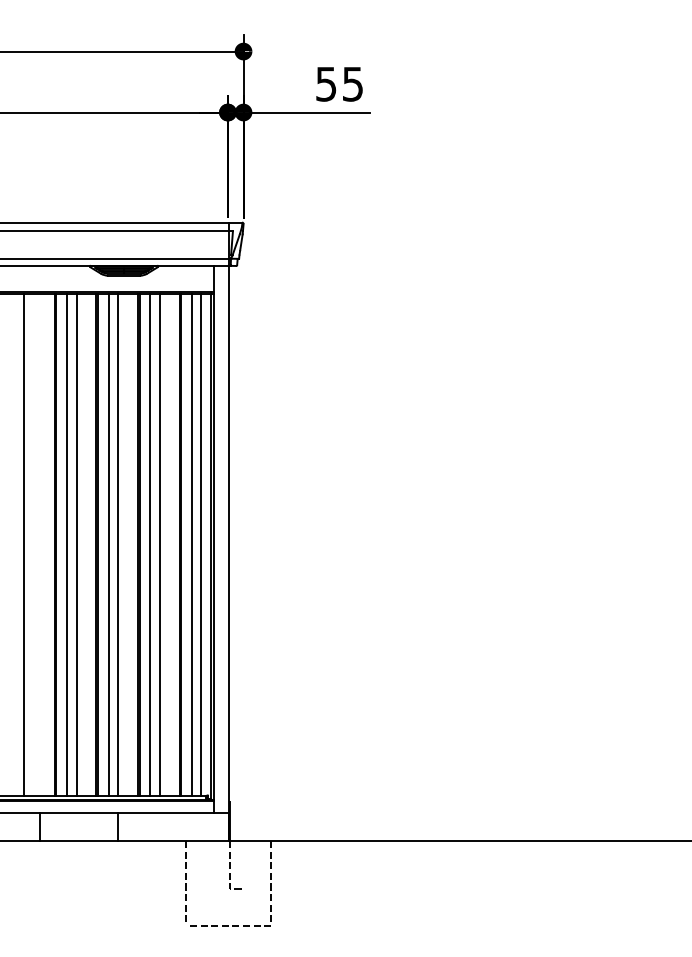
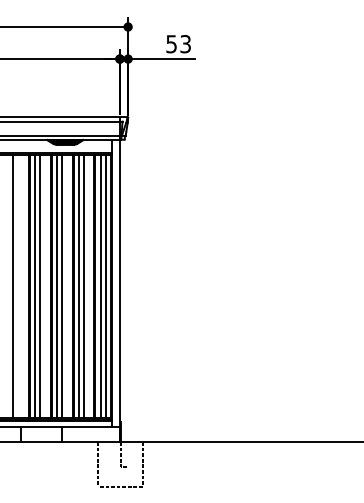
text: (352, 82) -> (185, 43), 55 -> 53

